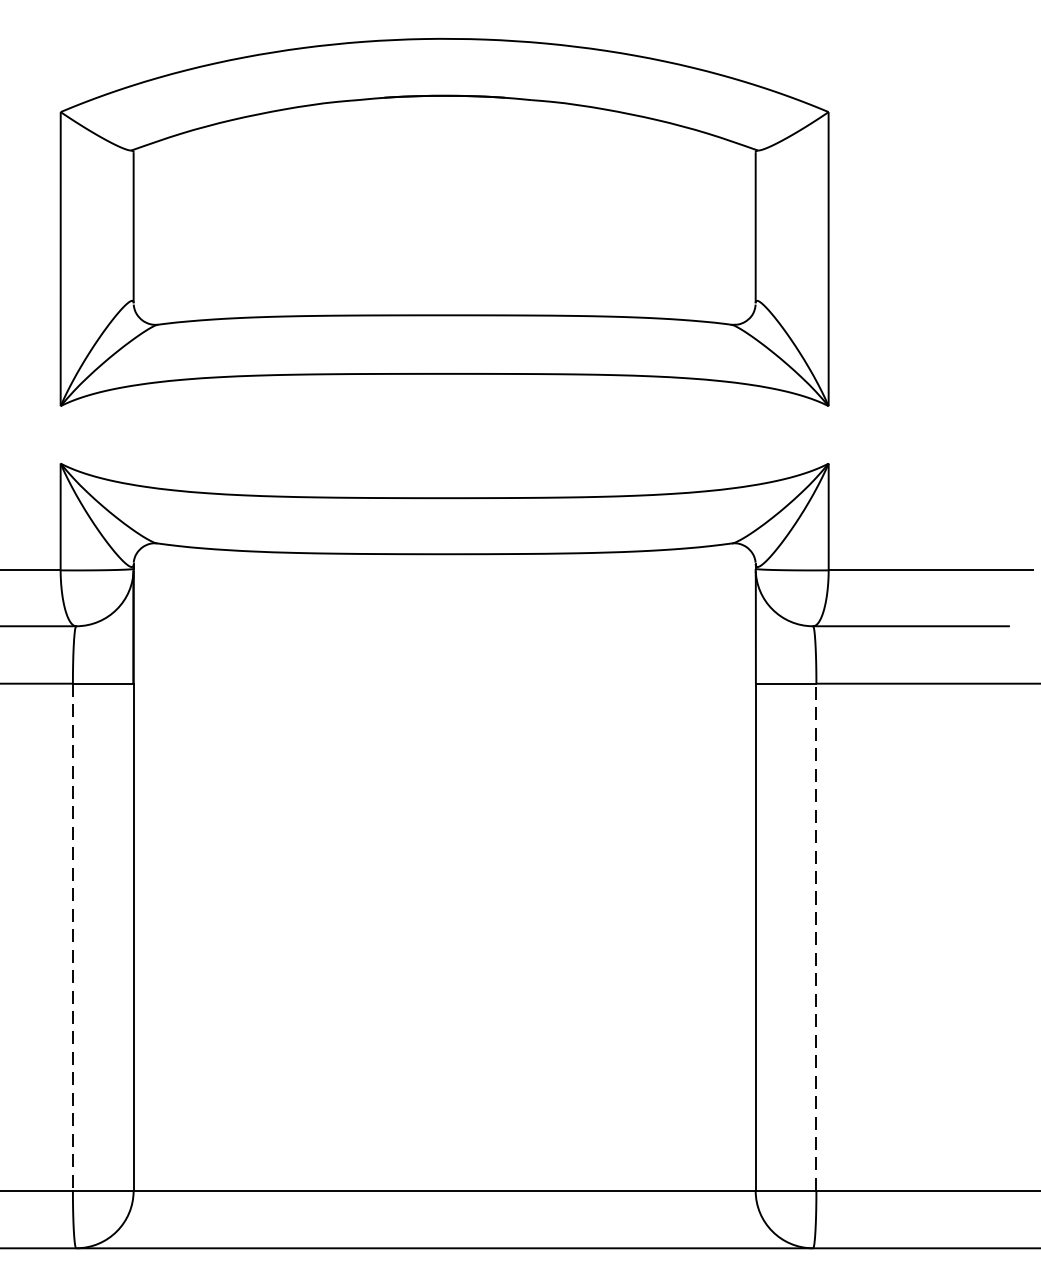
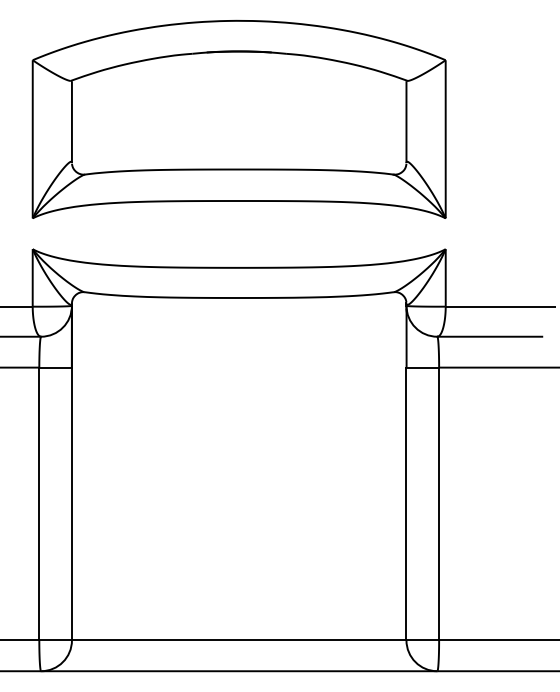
line: (817, 936) -> (439, 503), dashed -> solid
line: (73, 938) -> (39, 504), dashed -> solid

